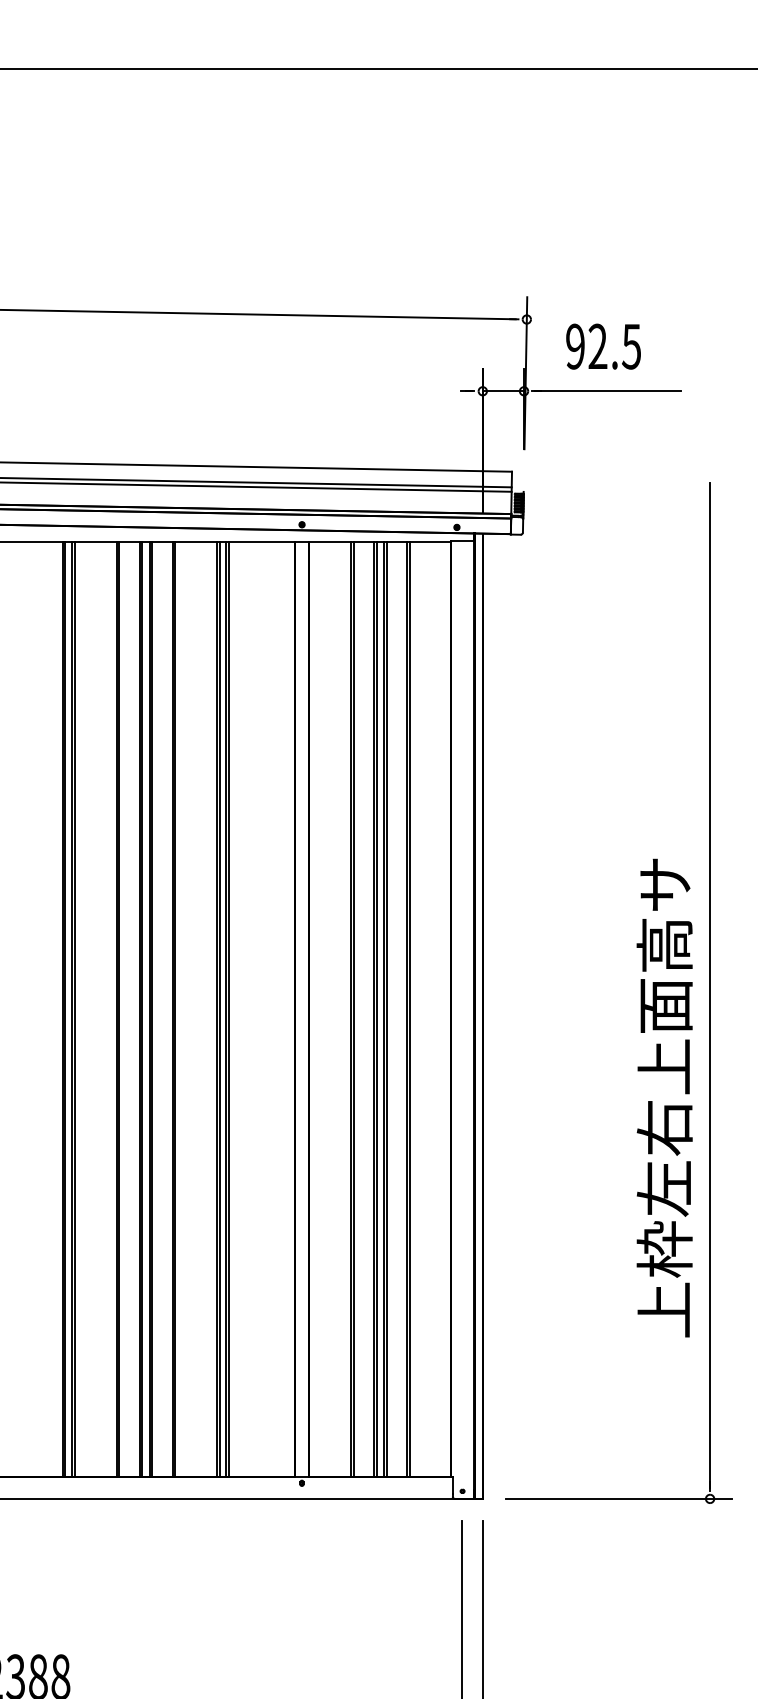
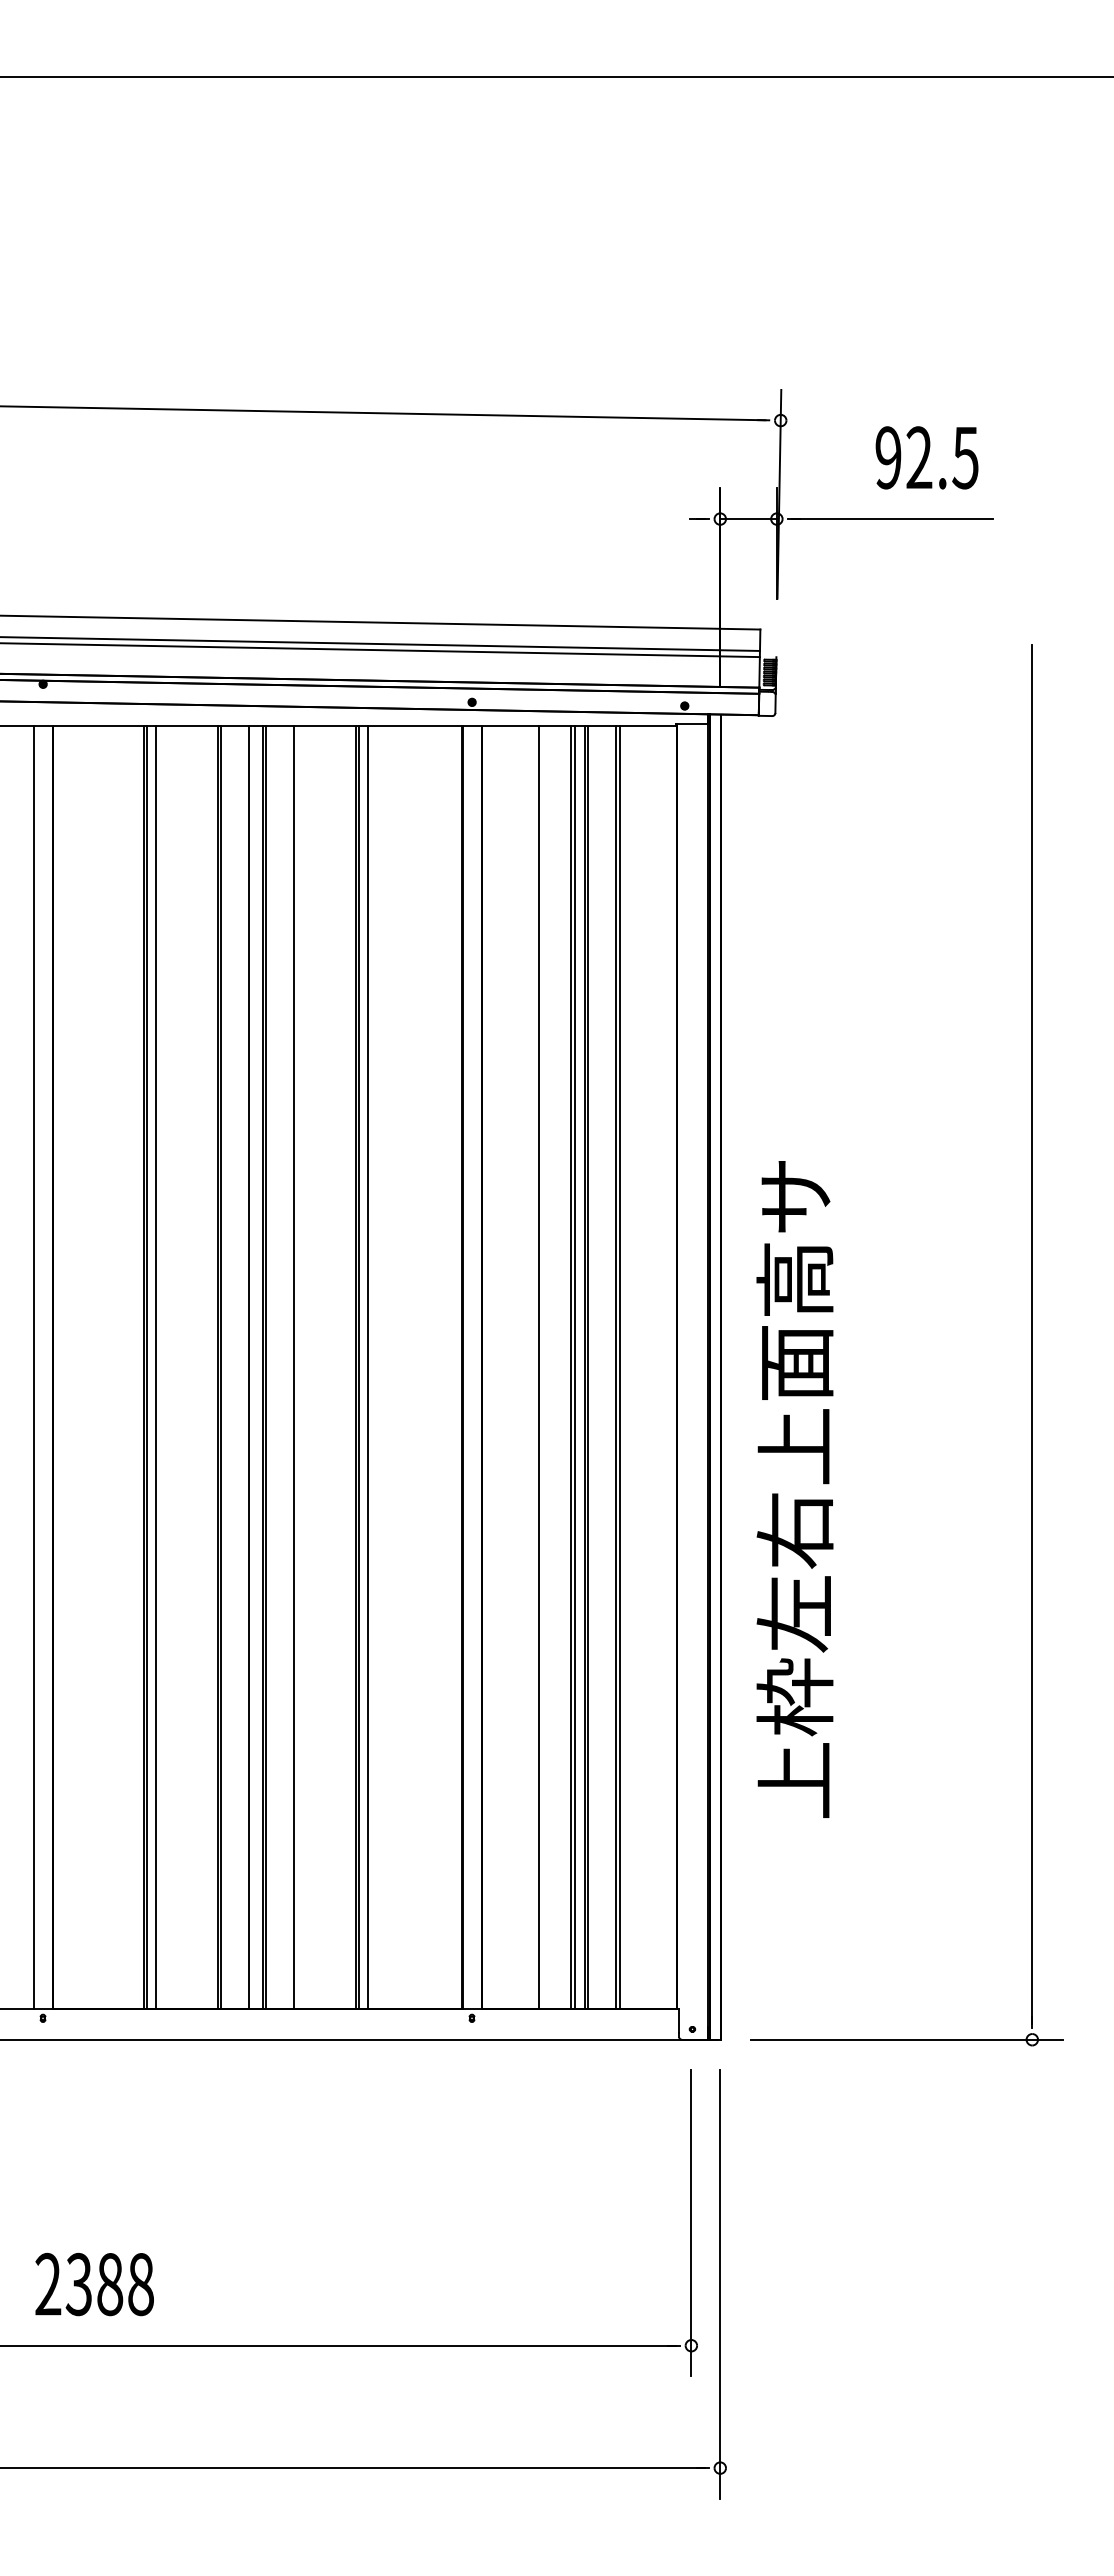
text: (603, 346) -> (926, 457), moved
line: (74, 1008) -> (159, 1366), removed
line: (142, 1008) -> (252, 1366), removed
line: (175, 1008) -> (298, 1366), removed
line: (228, 1008) -> (371, 1366), removed
line: (354, 1008) -> (543, 1366), removed
text: (664, 1098) -> (794, 1489), moved

